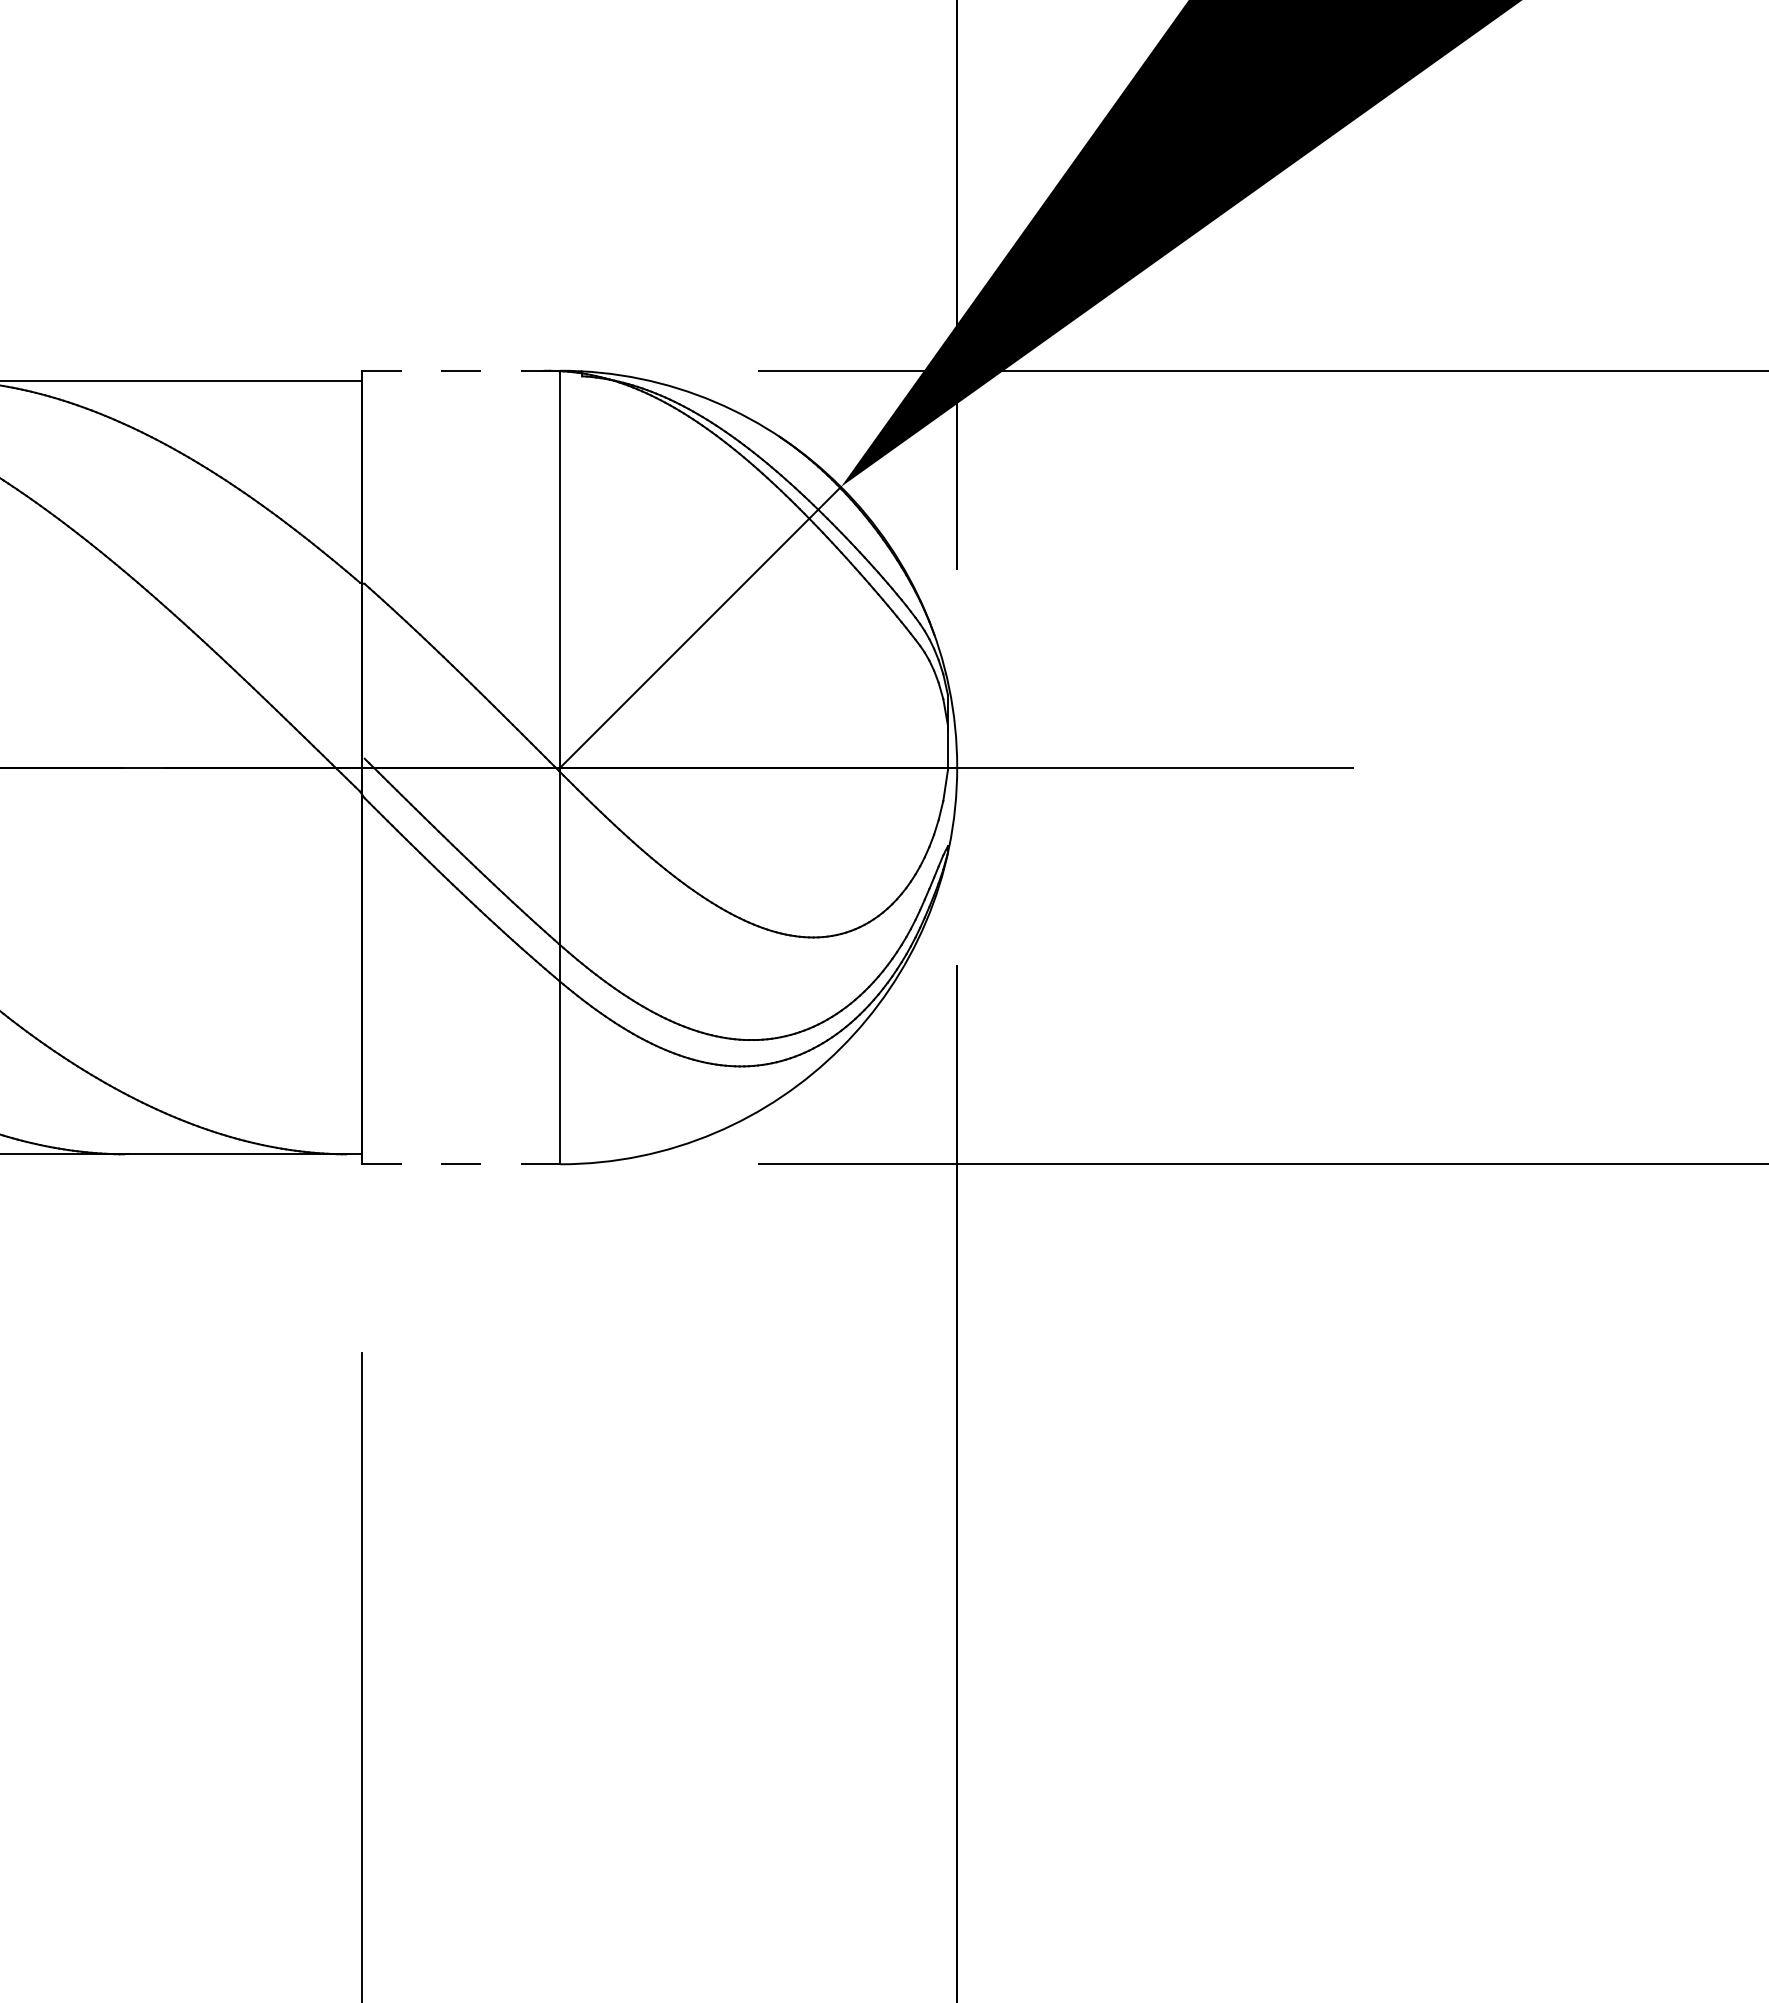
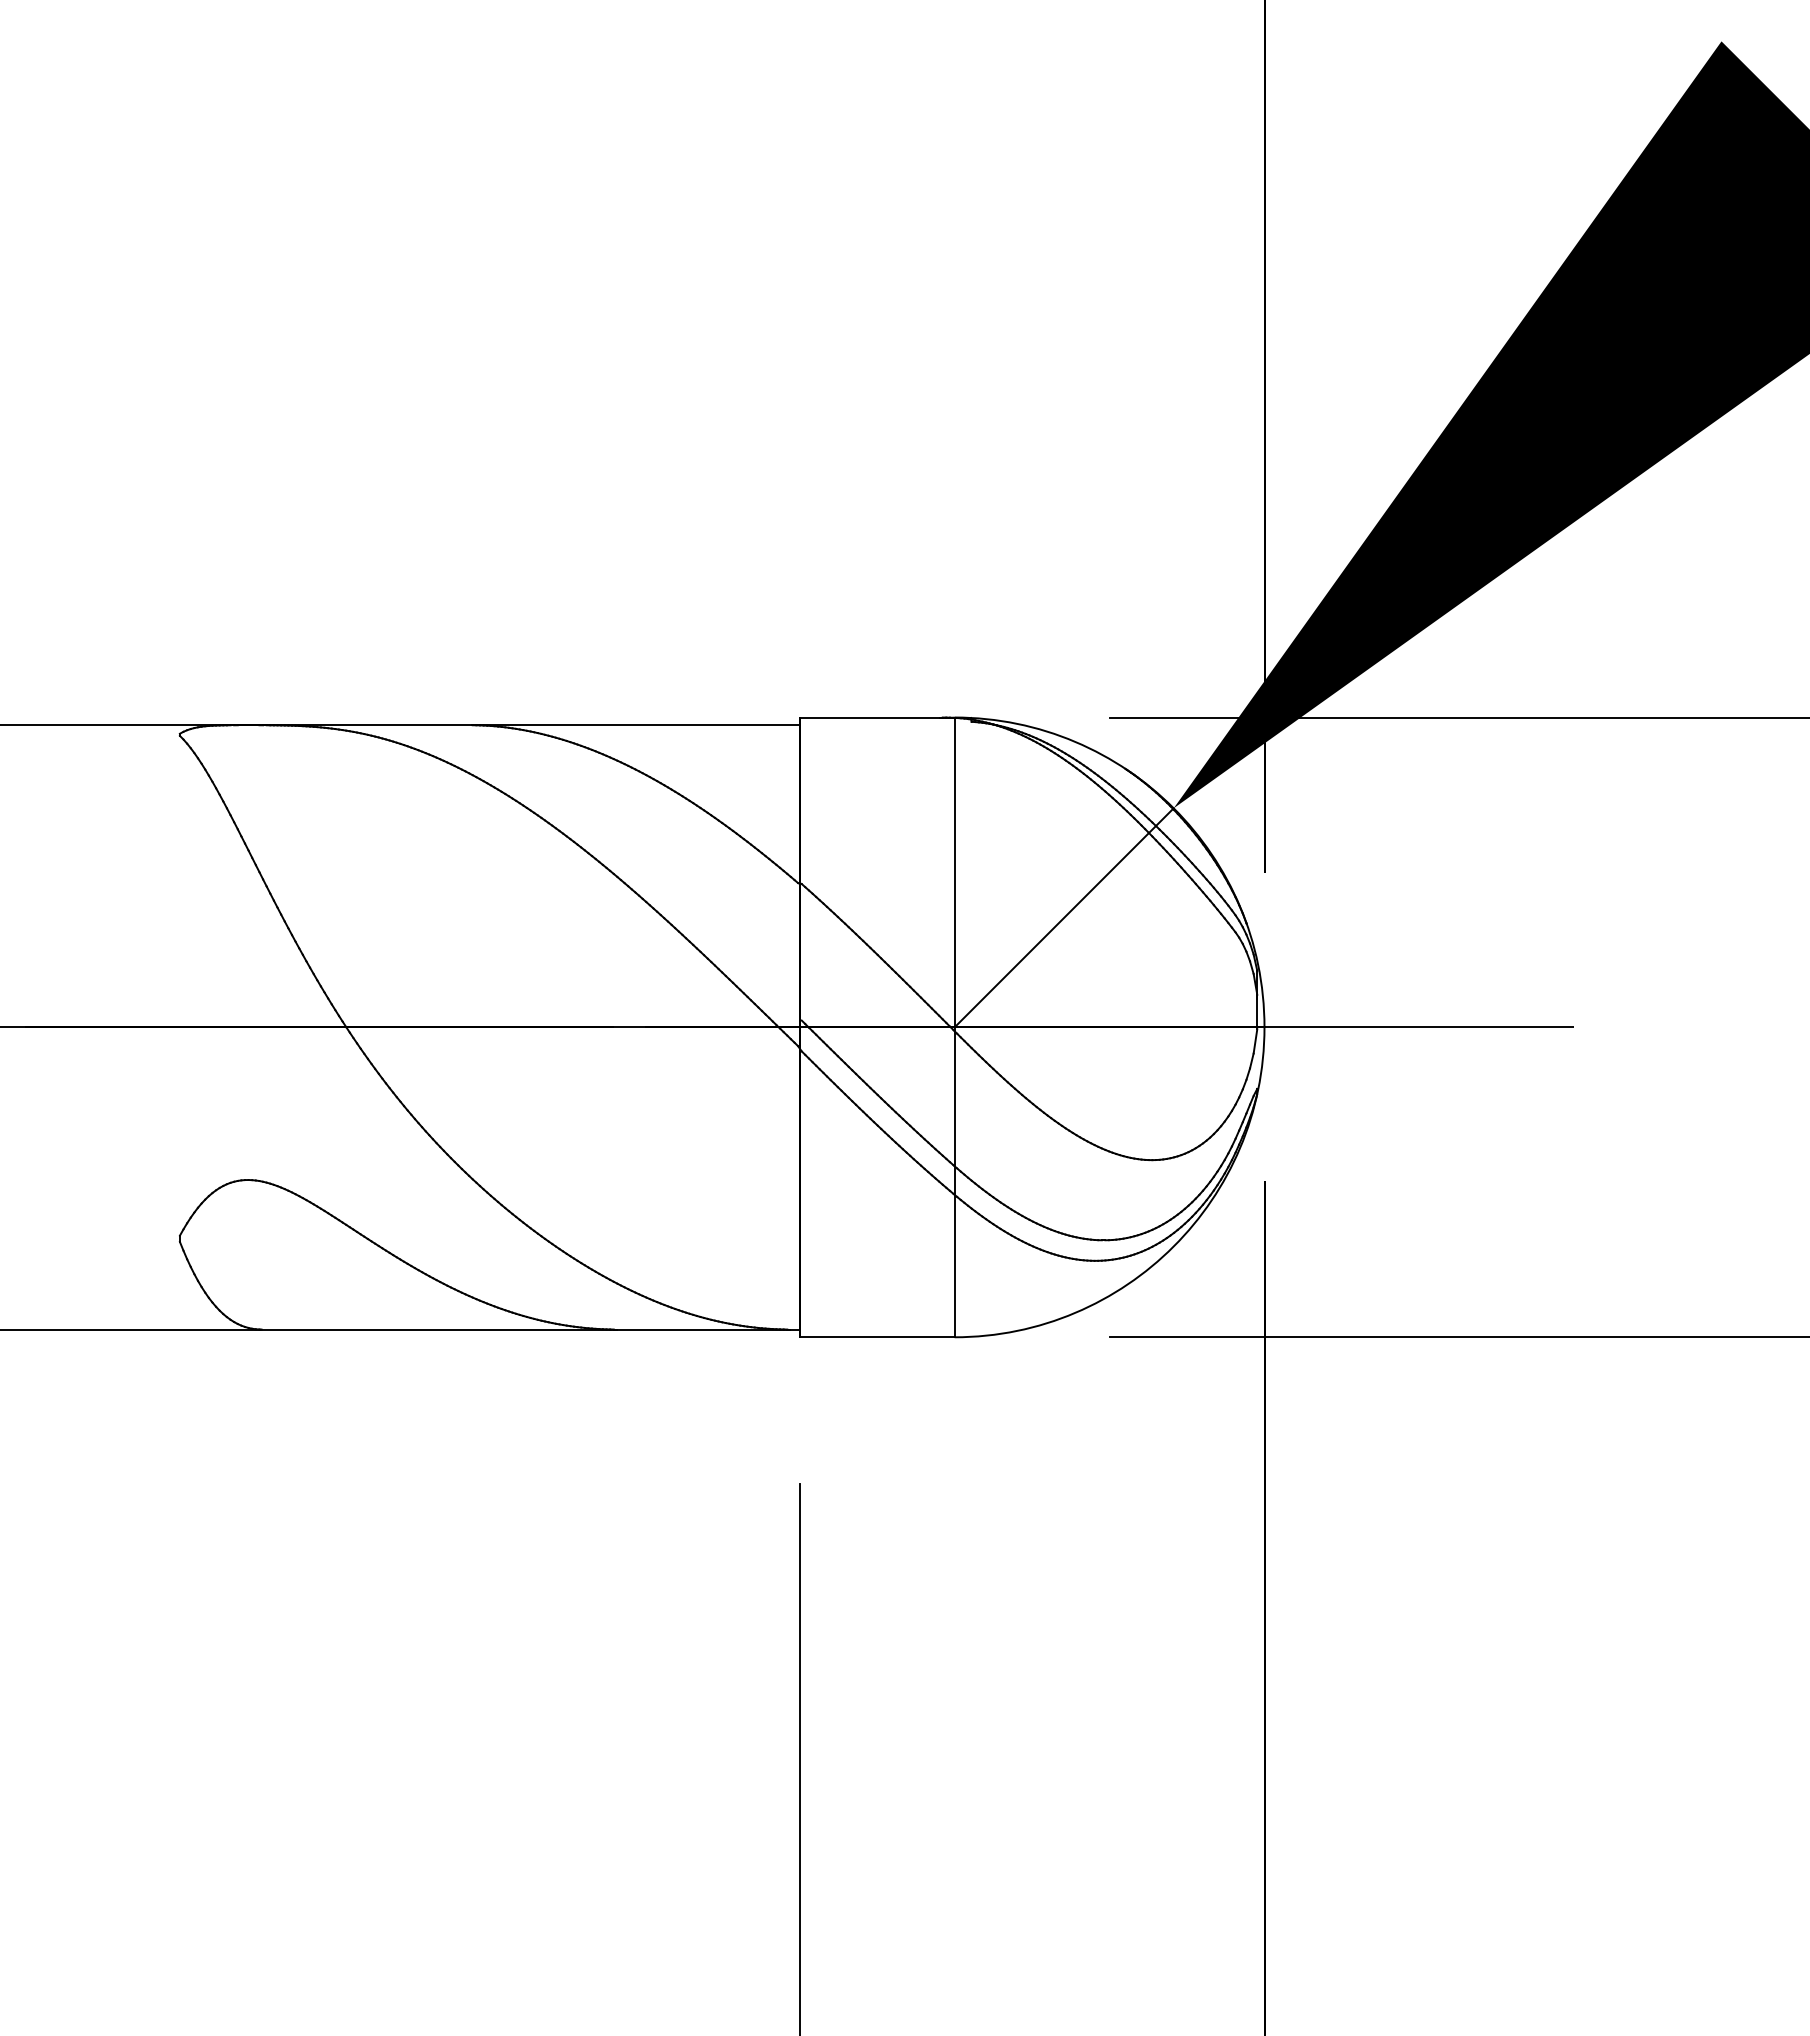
line: (460, 370) -> (876, 717), dashed -> solid
line: (461, 1164) -> (877, 1337), dashed -> solid

